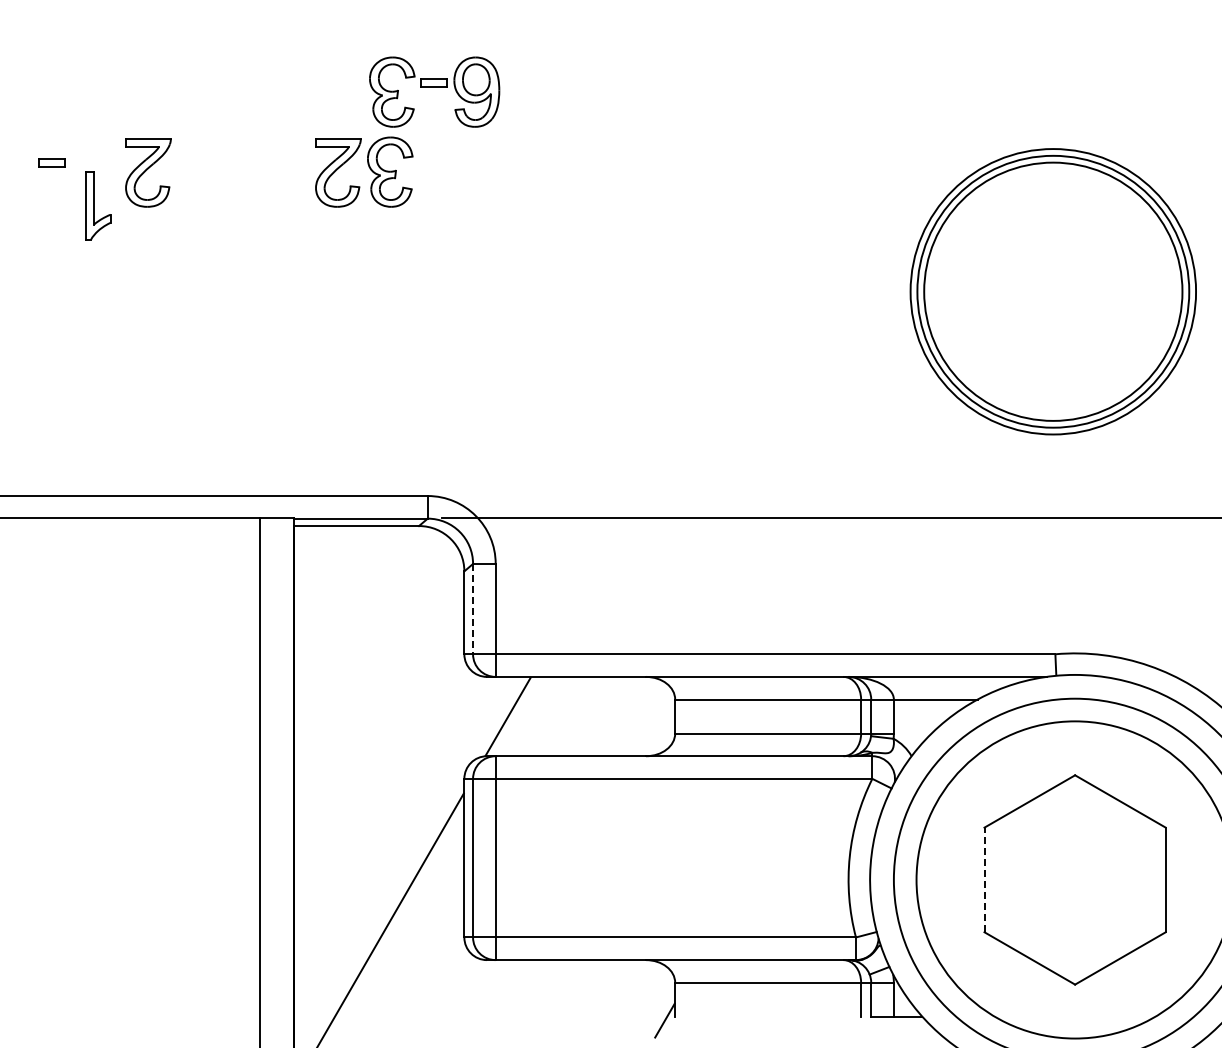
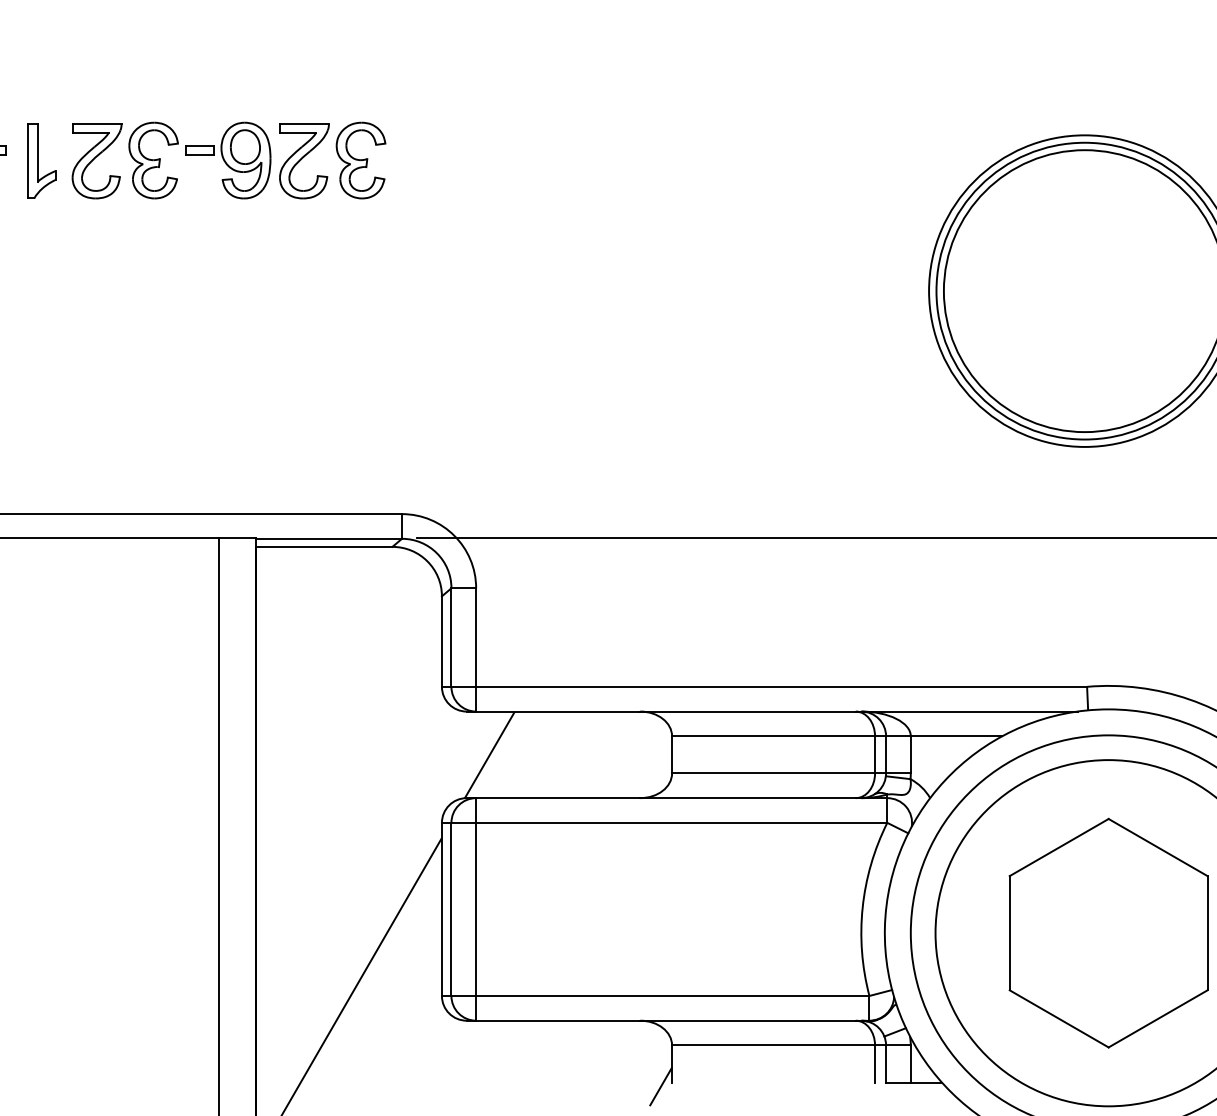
part: (434, 91) -> (199, 159), moved
part: (98, 205) -> (42, 160), moved
line: (473, 609) -> (451, 637), dashed -> solid
line: (984, 879) -> (1009, 932), dashed -> solid

